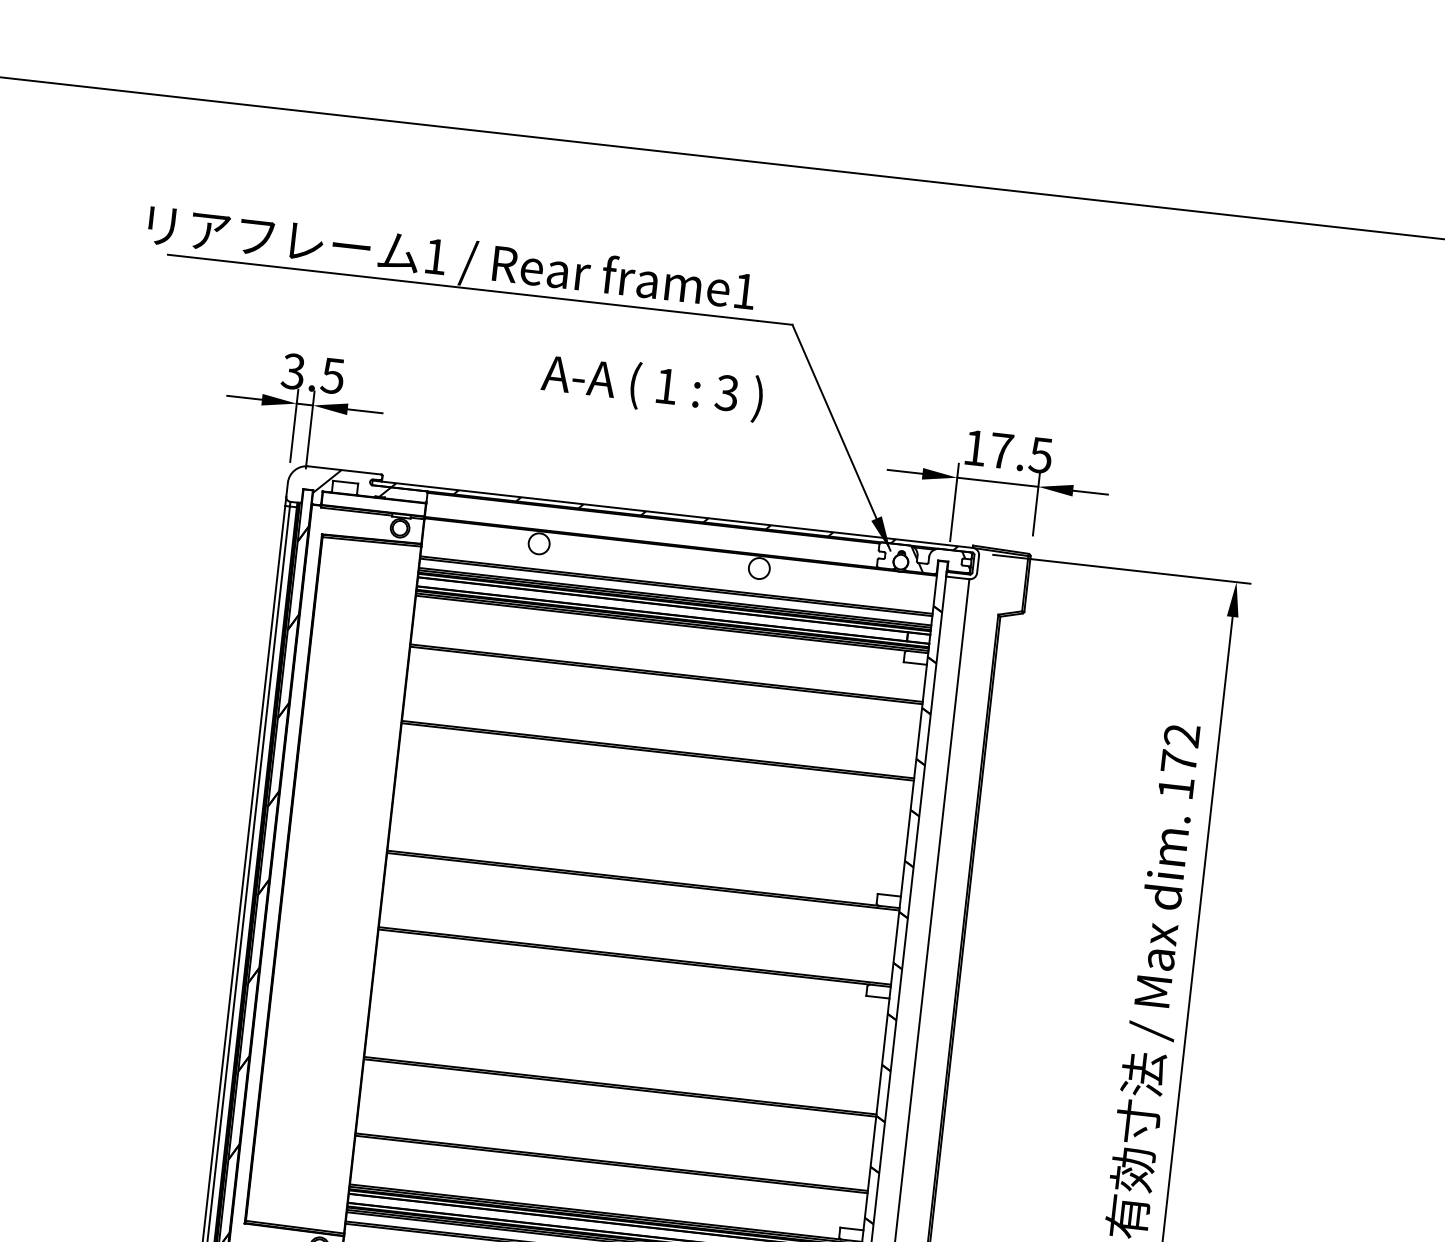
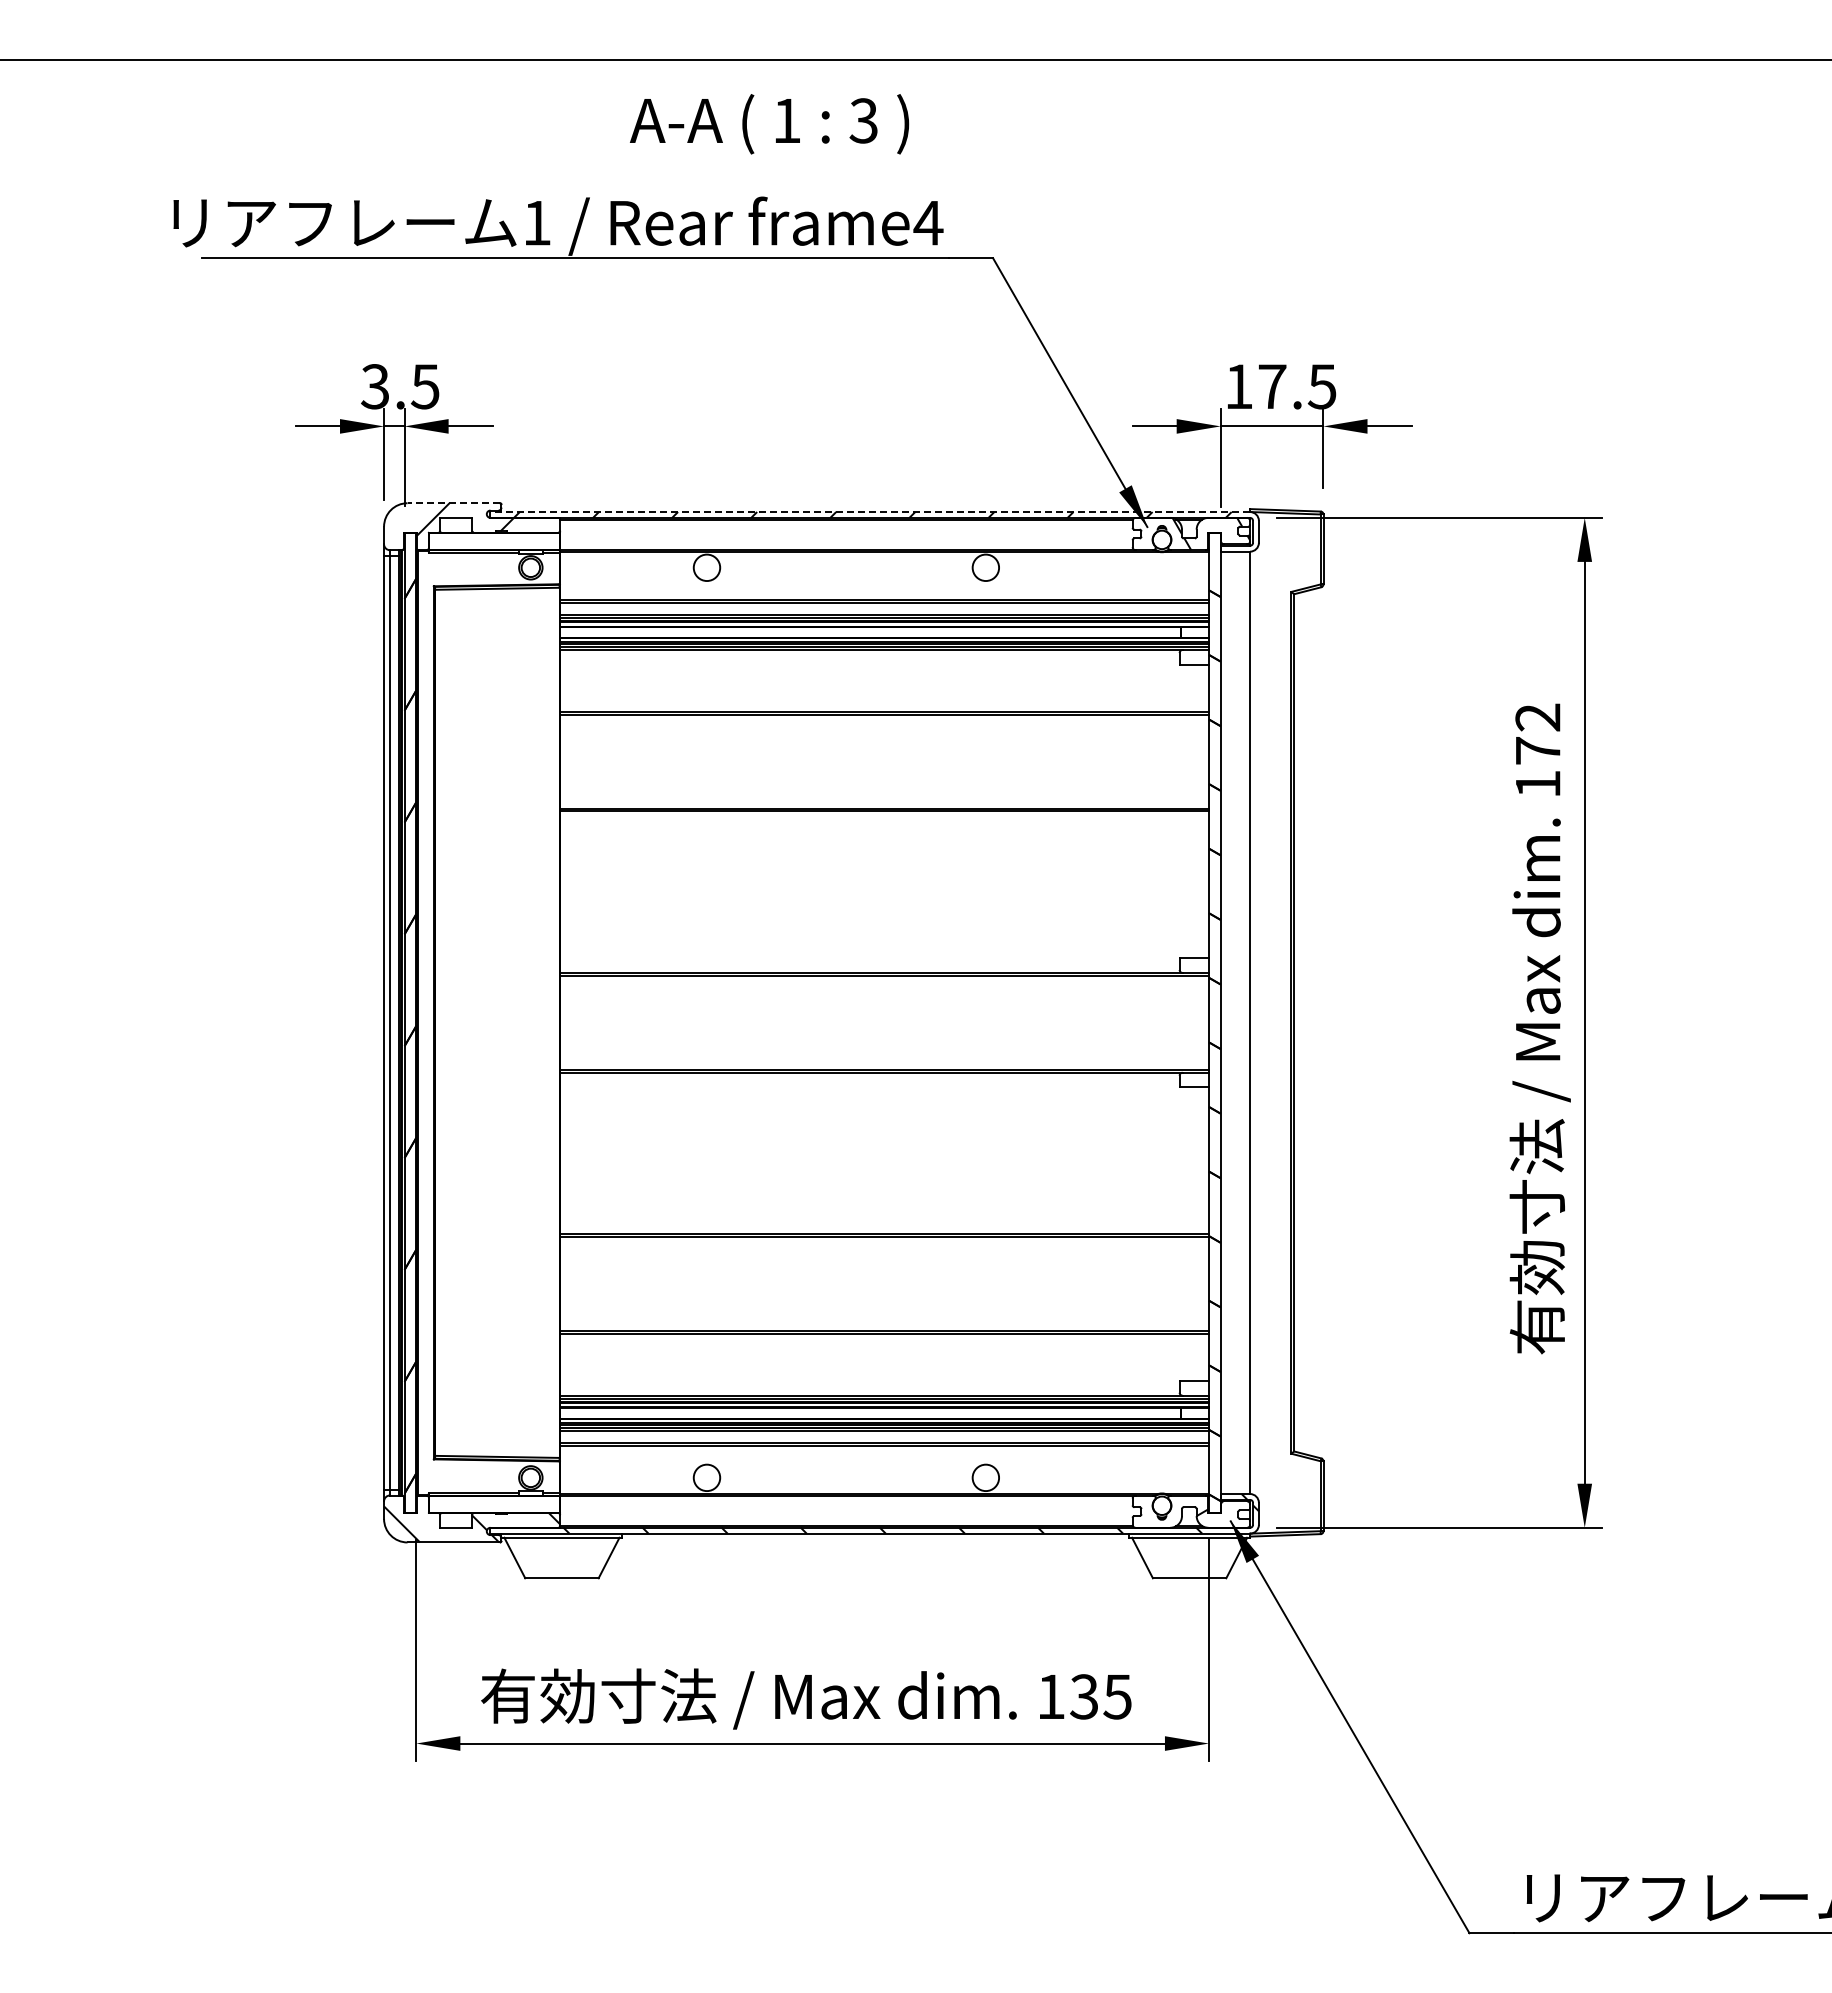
text: (744, 291) -> (928, 223), frame1 -> frame4
text: (652, 387) -> (769, 124), moved
line: (344, 470) -> (453, 503), solid -> dashed
line: (672, 514) -> (869, 512), solid -> dashed

